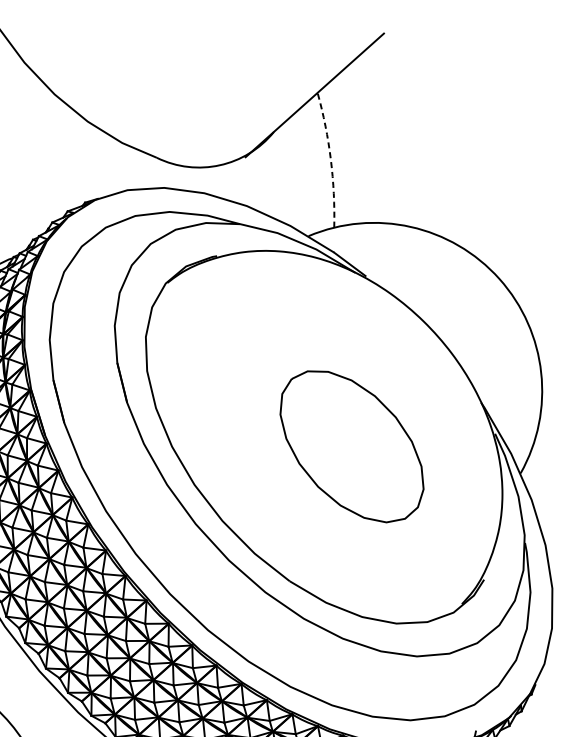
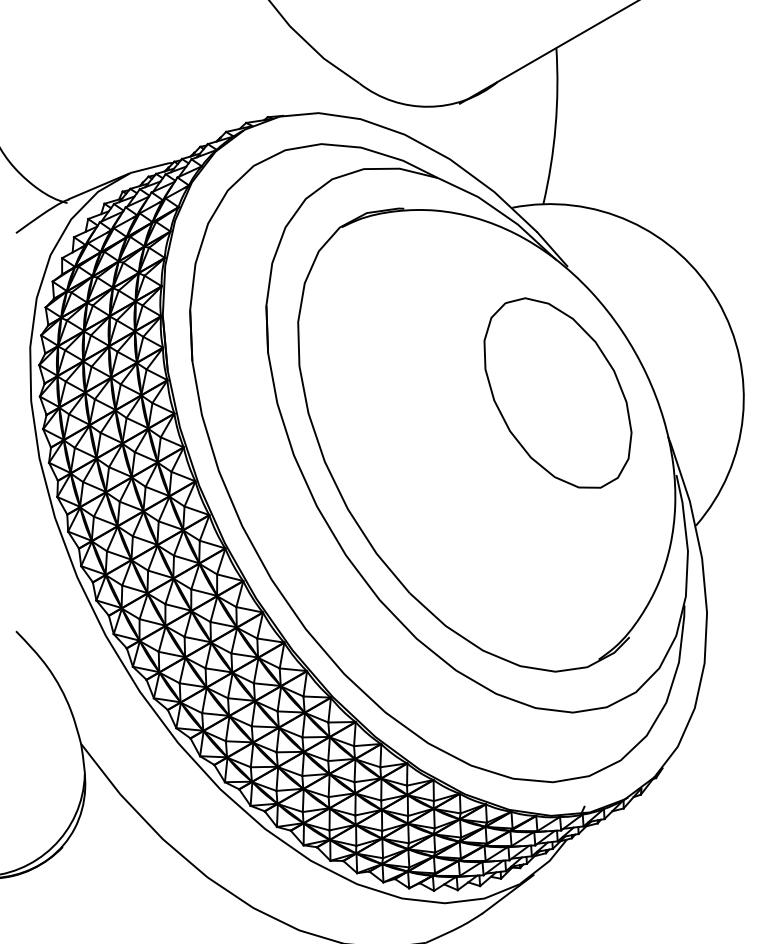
arc: (330, 159) -> (555, 126), dashed -> solid
part: (351, 445) -> (557, 392), moved

